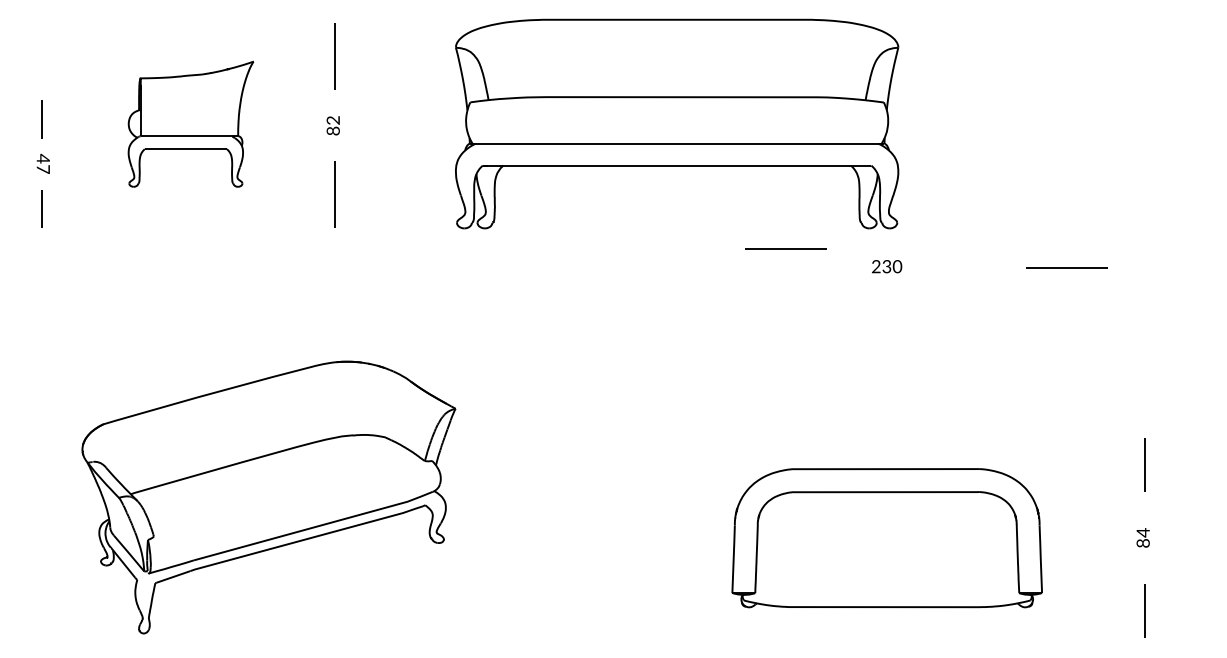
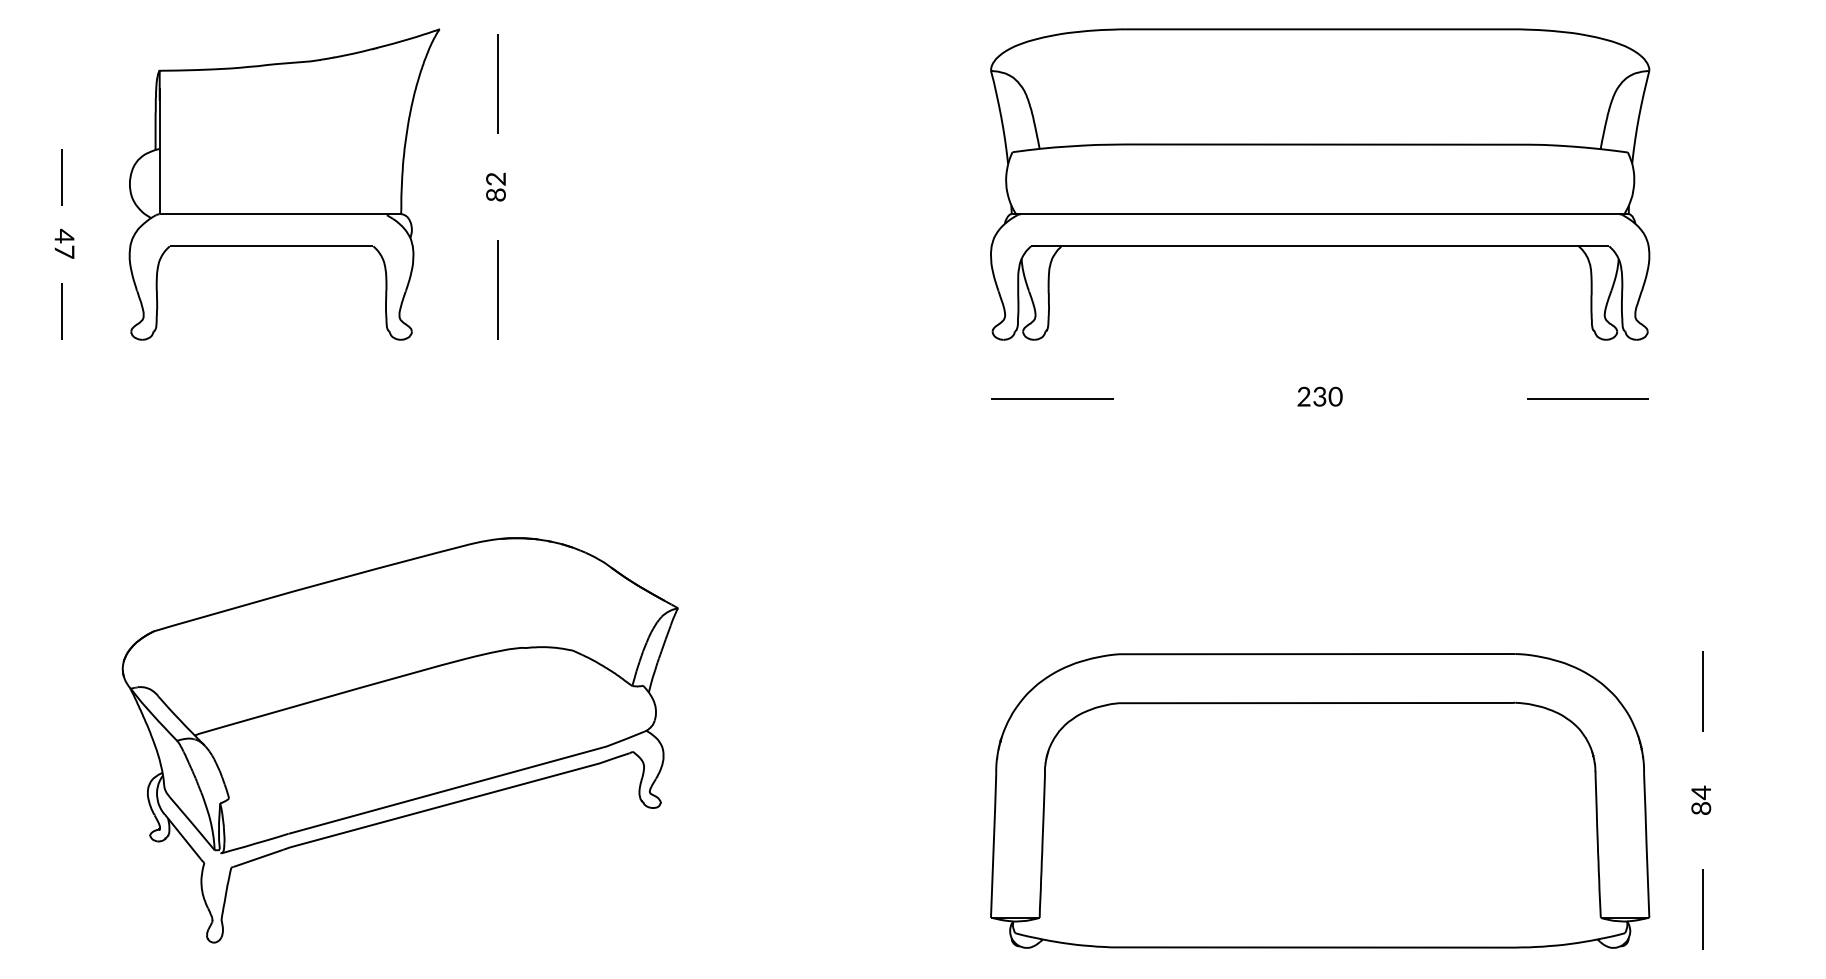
part: (677, 123) -> (1320, 183), moved
part: (190, 124) -> (283, 185), size x1.67
line: (785, 248) -> (1051, 397), moved
part: (887, 537) -> (1320, 799), size x1.43

